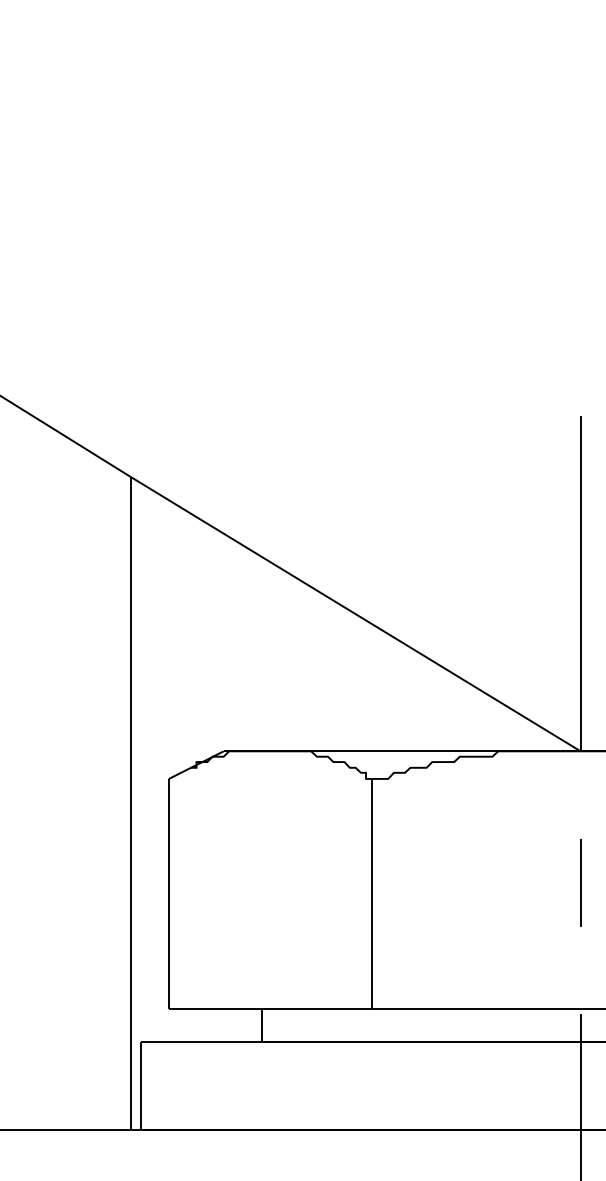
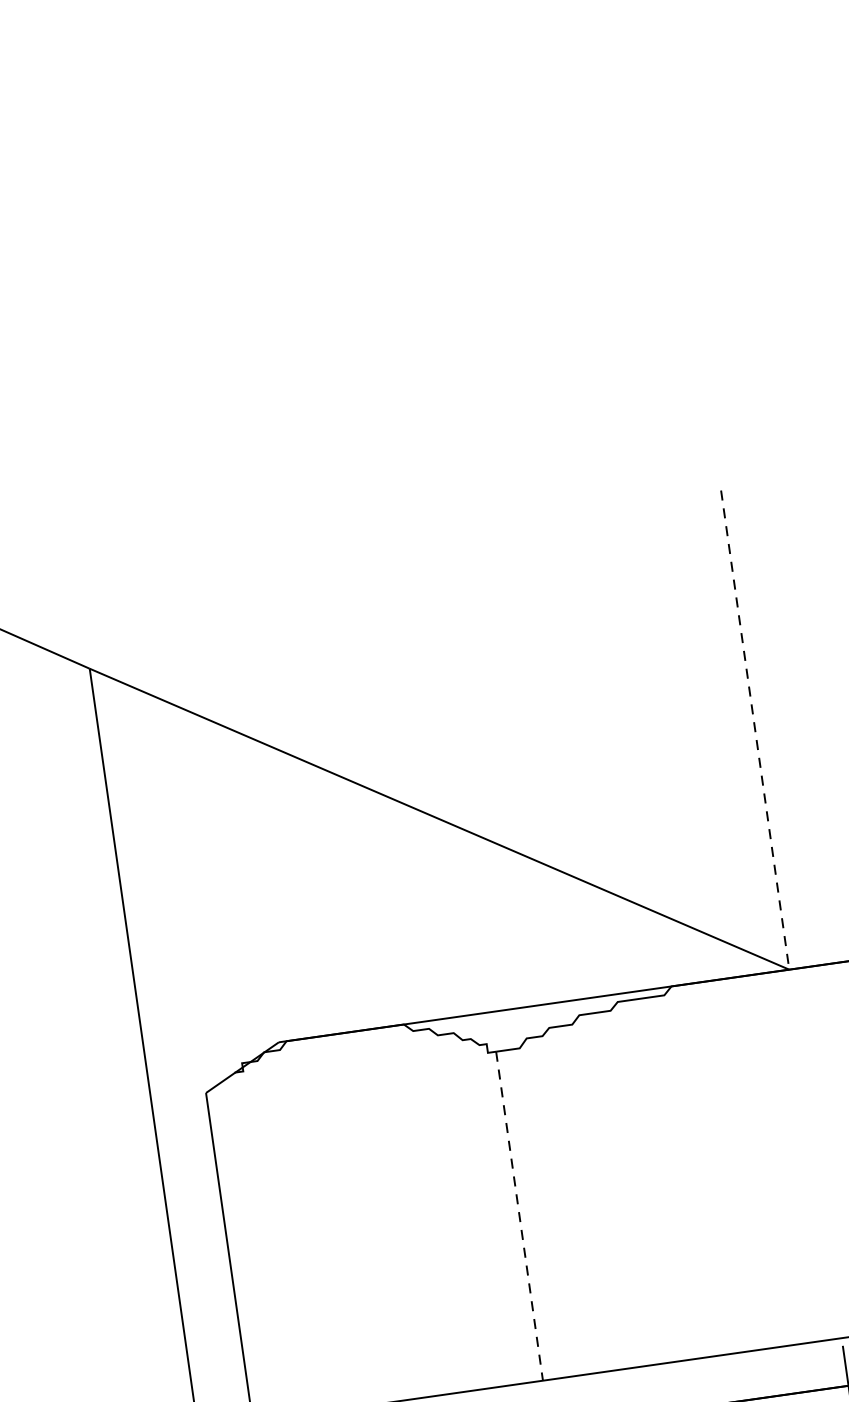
line: (580, 583) -> (754, 729), solid -> dashed
line: (580, 882) -> (815, 1157), removed
line: (371, 894) -> (519, 1217), solid -> dashed

